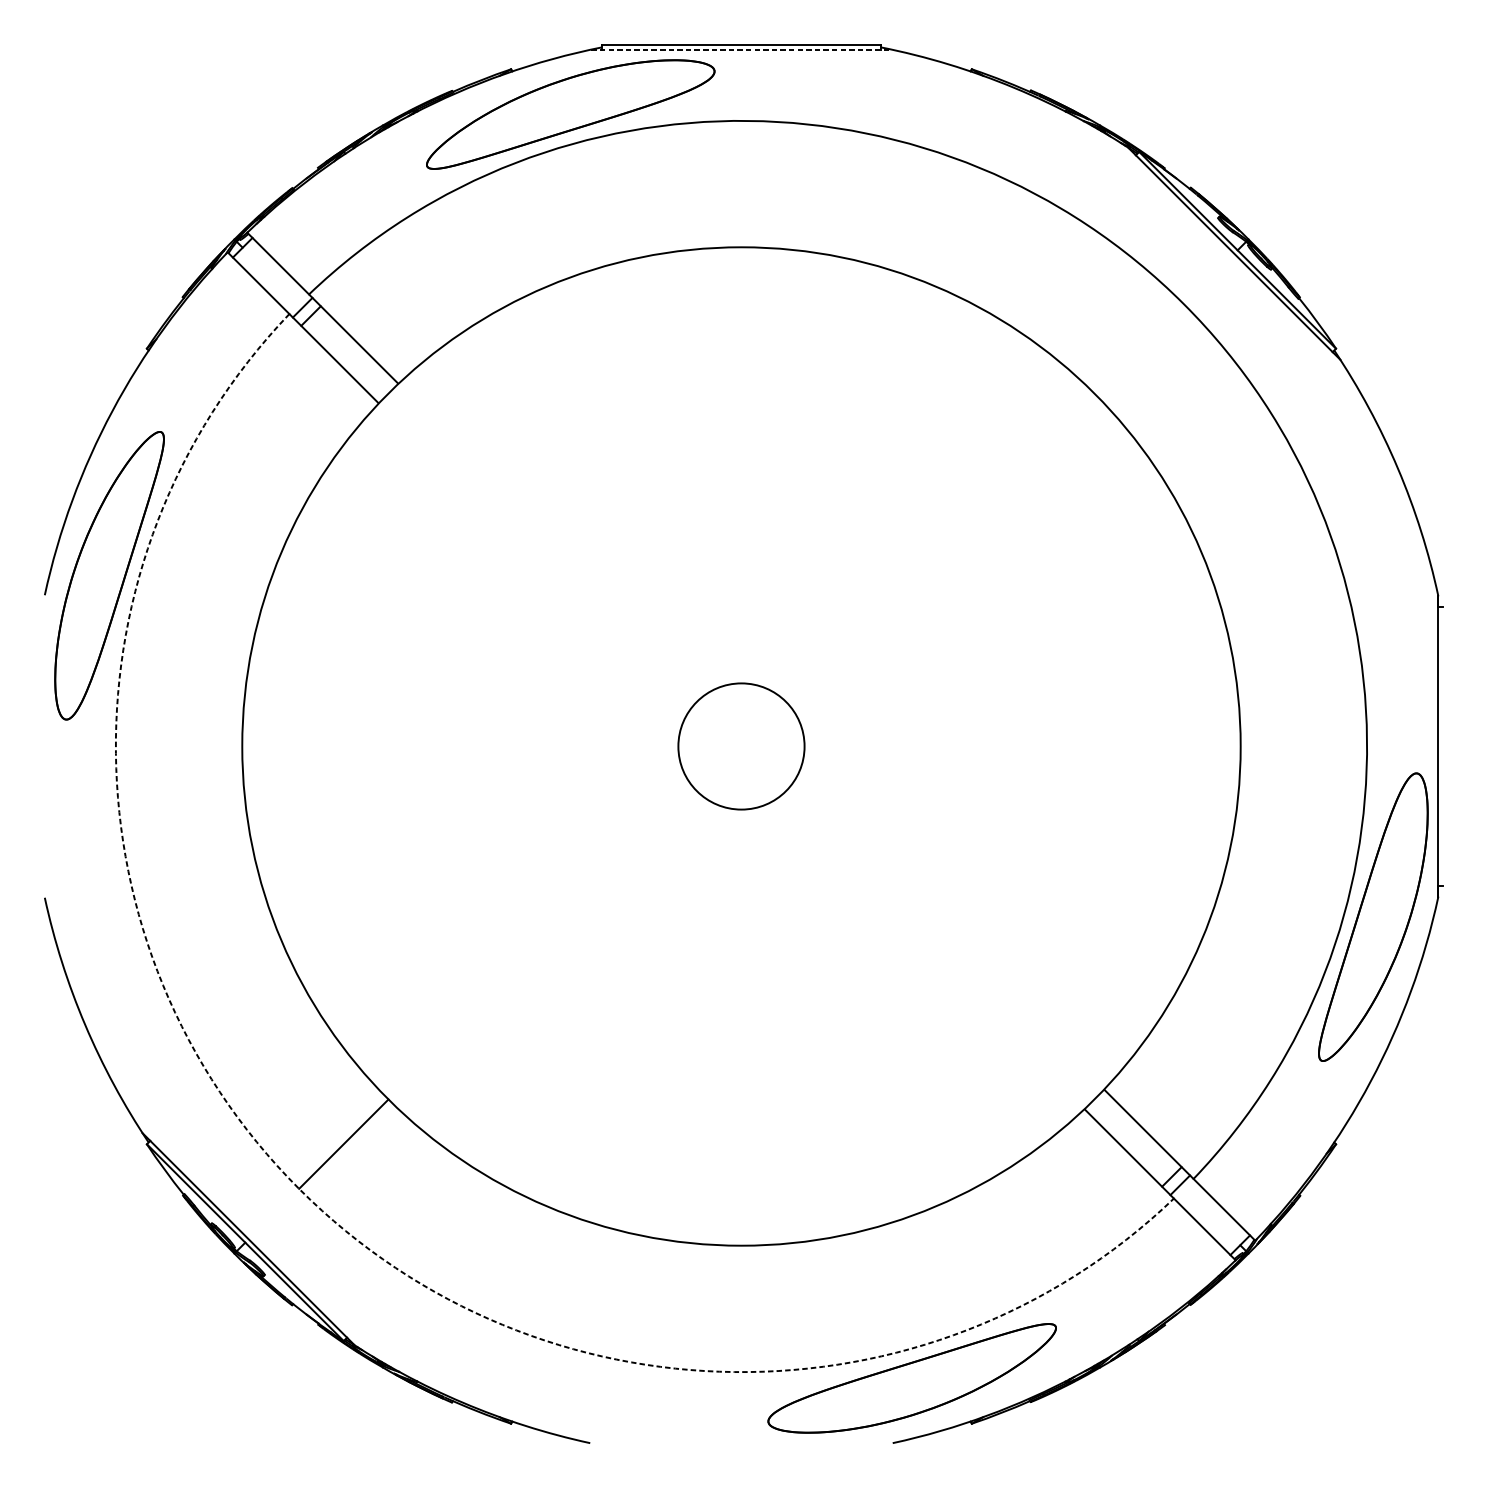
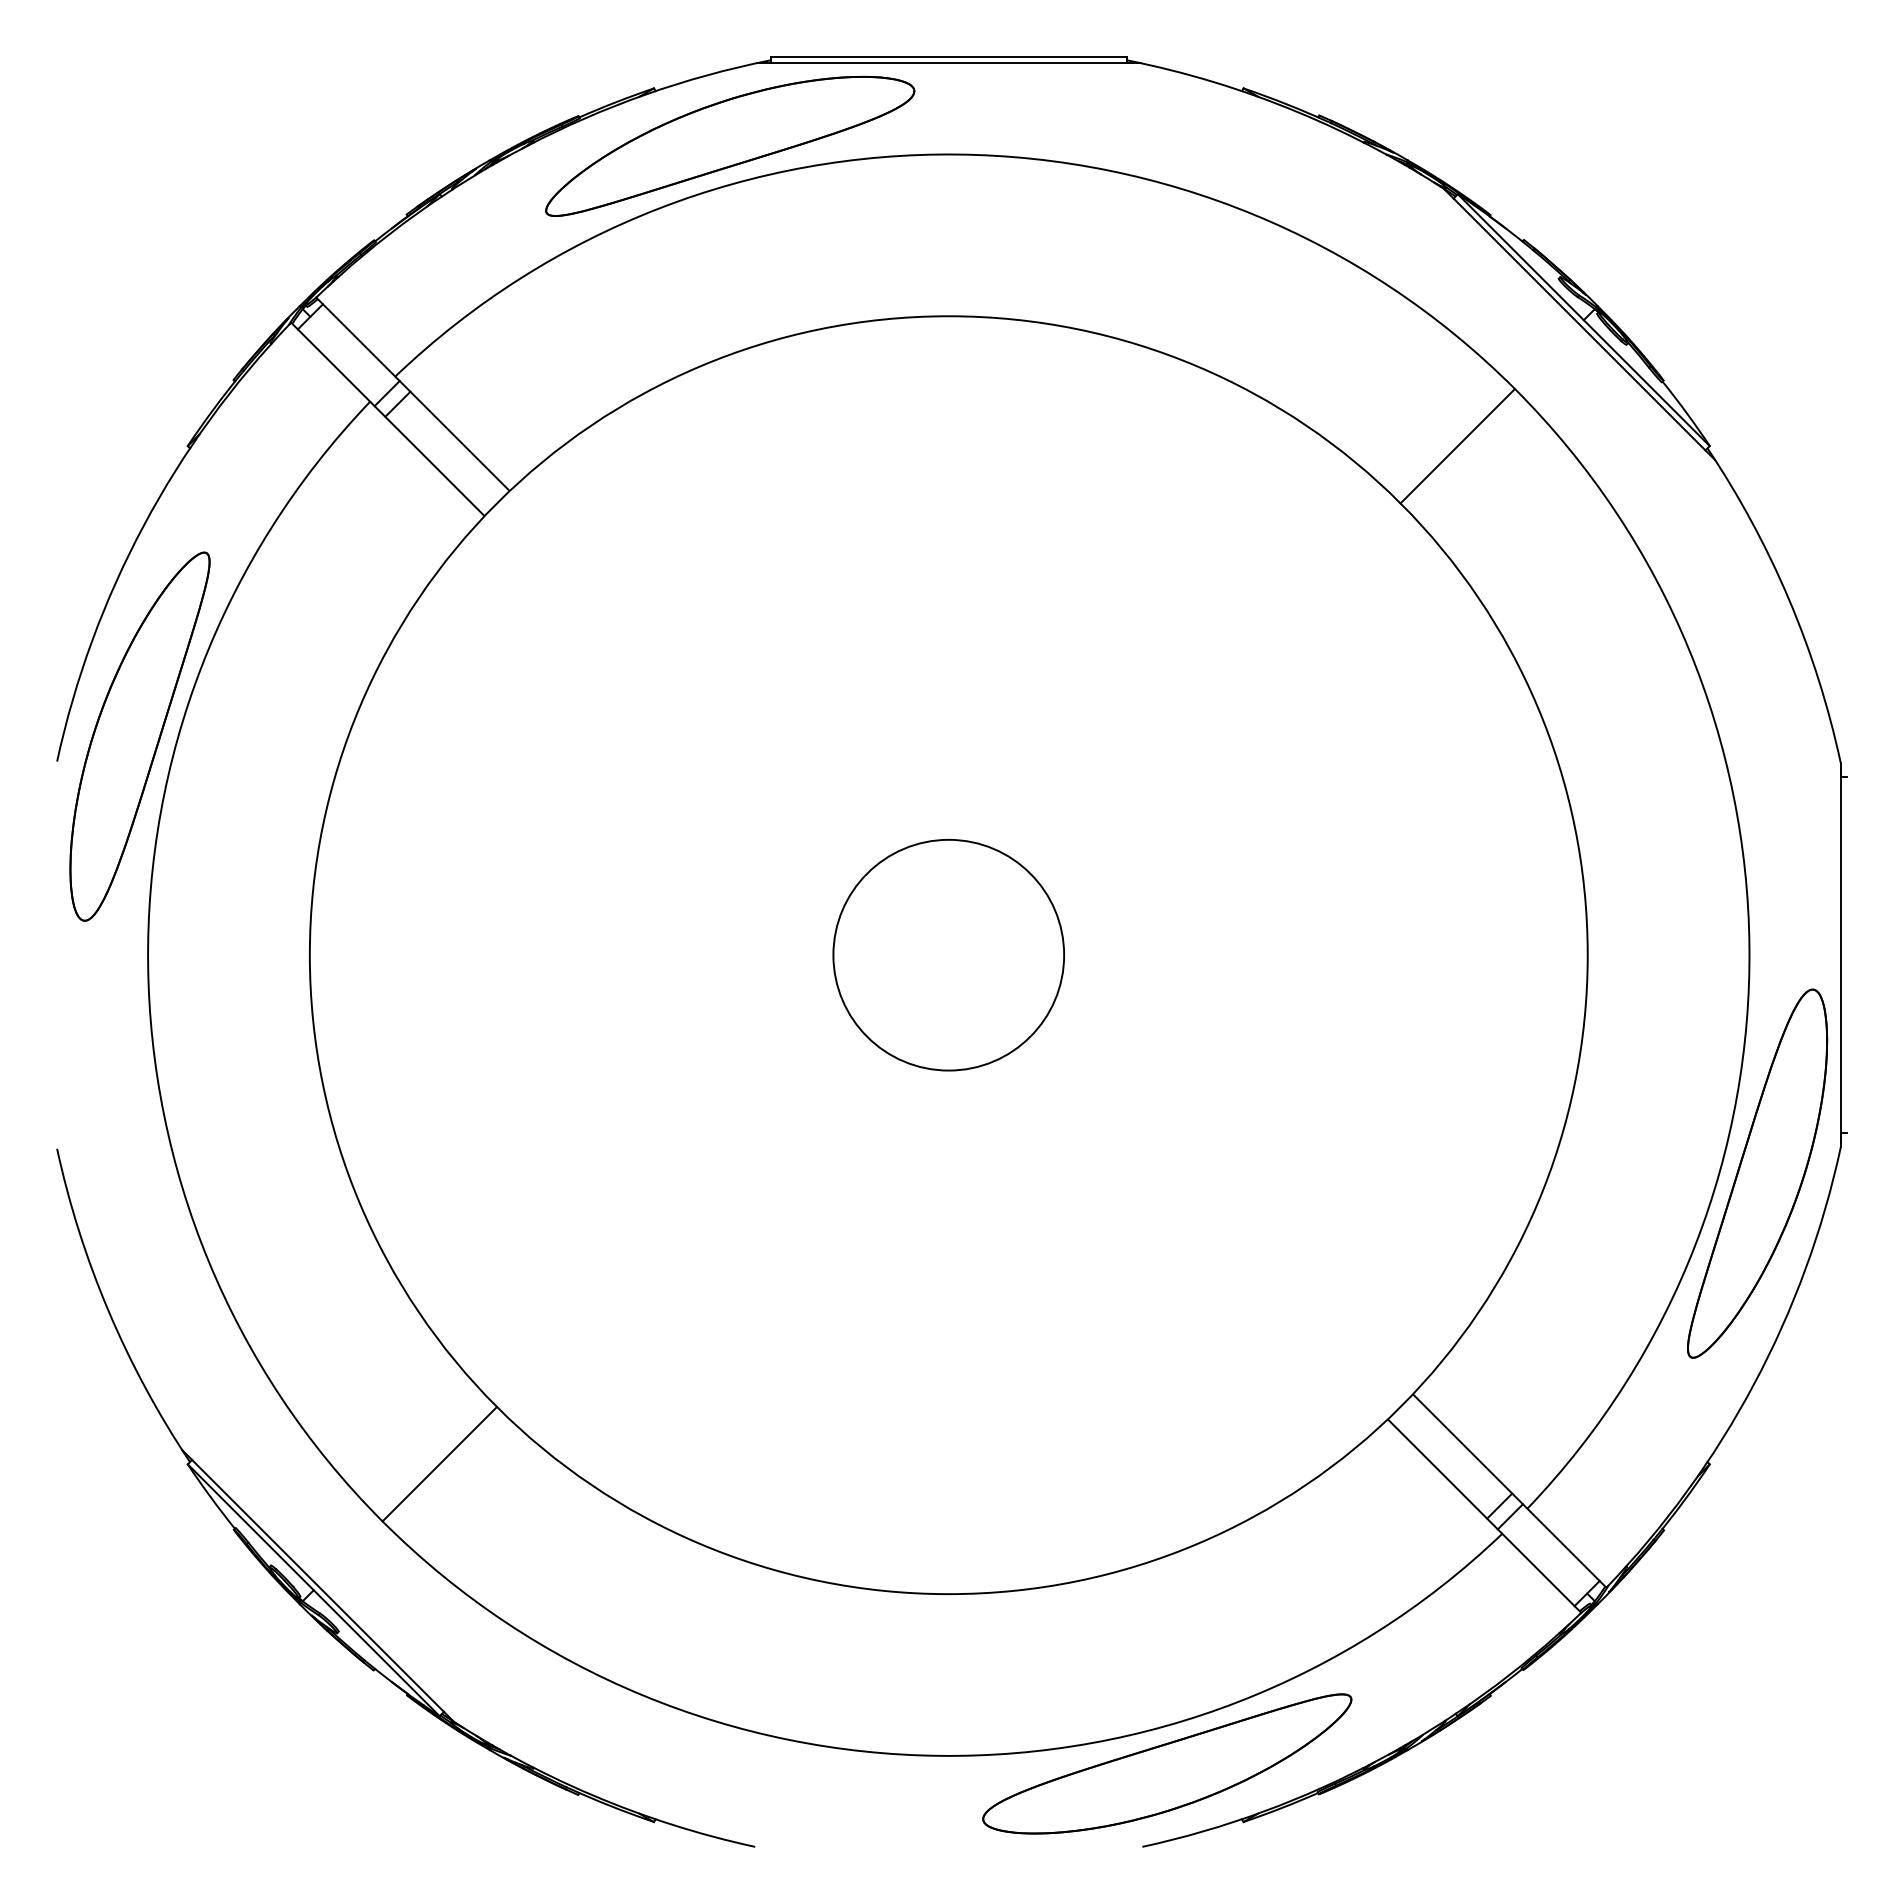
line: (742, 49) -> (949, 63), dashed -> solid
line: (1138, 349) -> (1457, 446), added
circle: (741, 745) -> (948, 954), size x1.43
arc: (299, 1188) -> (382, 1521), dashed -> solid

